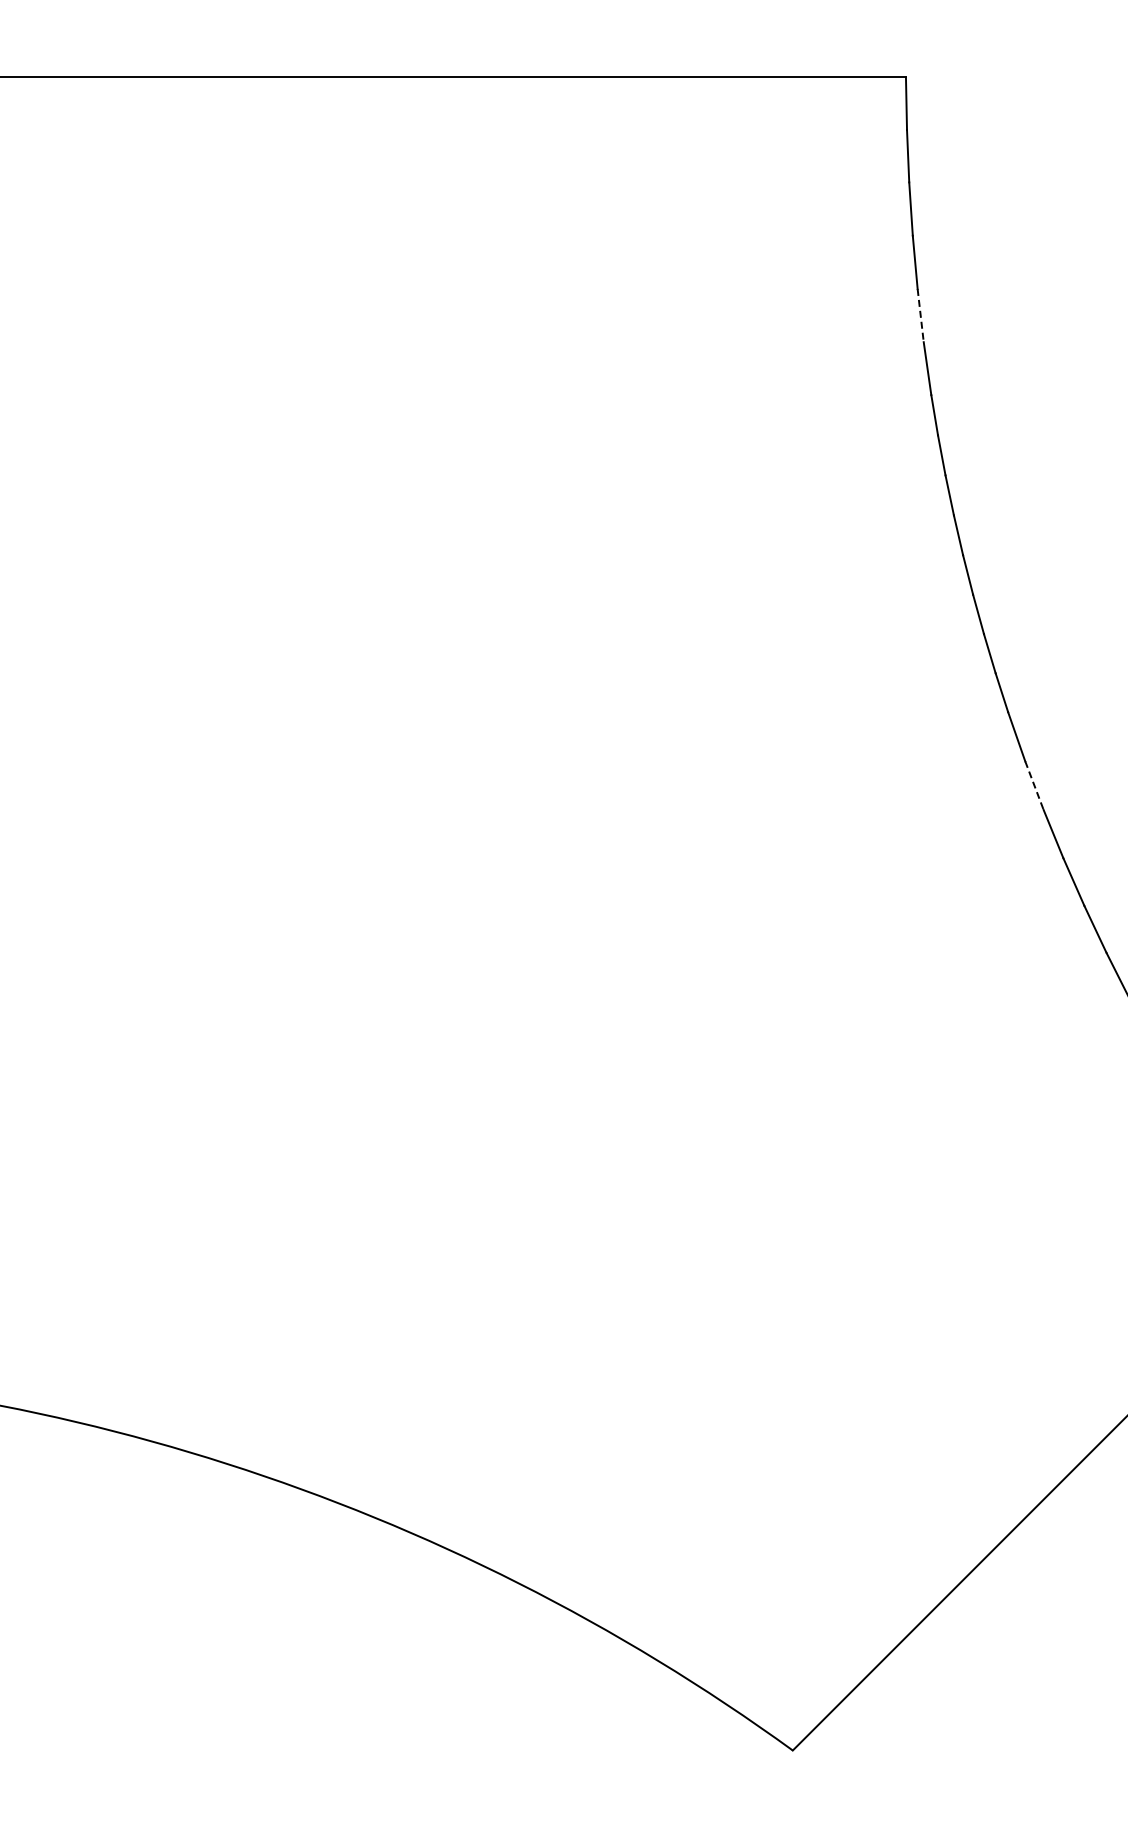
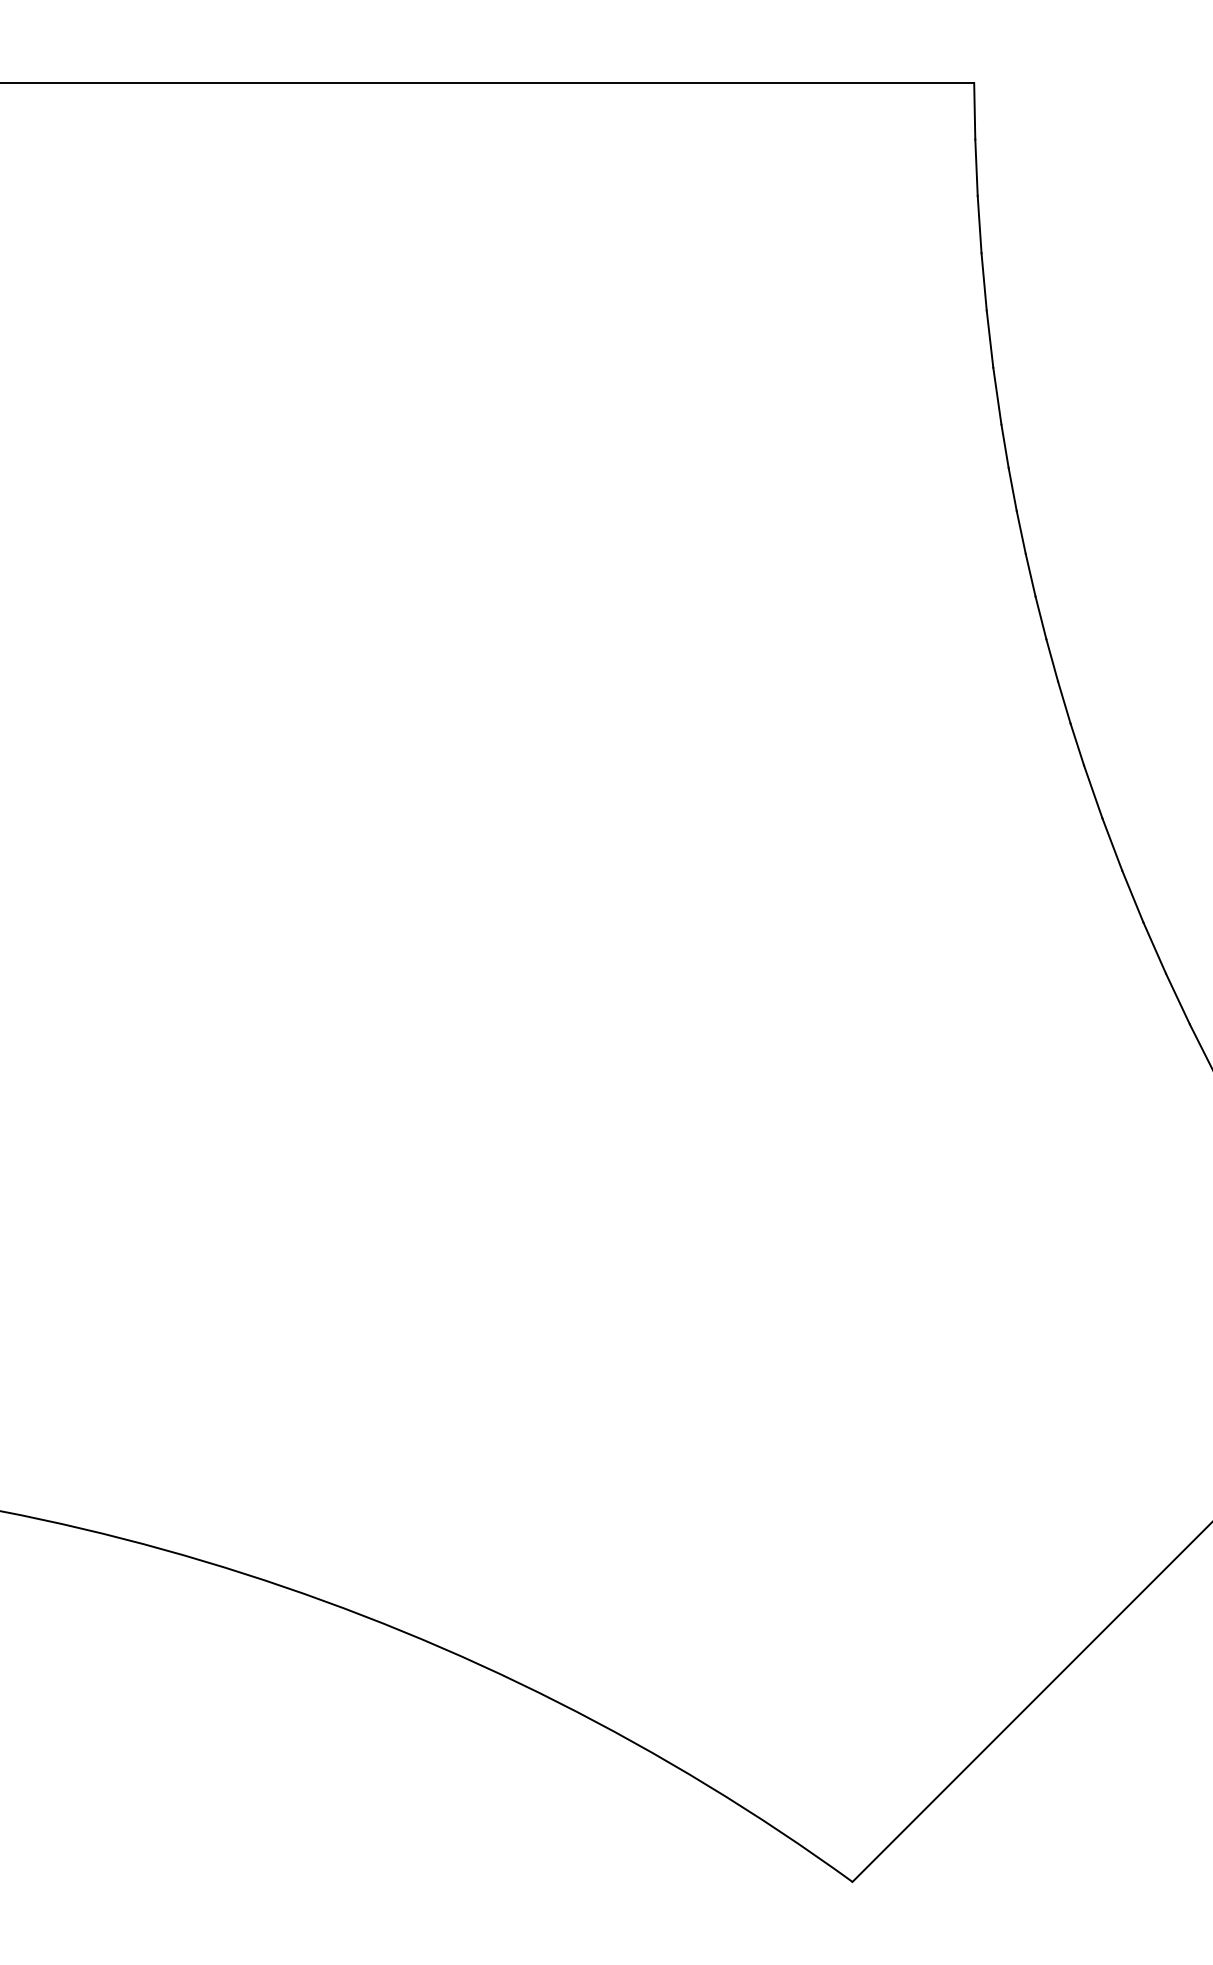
line: (920, 315) -> (989, 338), dashed -> solid
line: (1034, 786) -> (1112, 845), dashed -> solid

